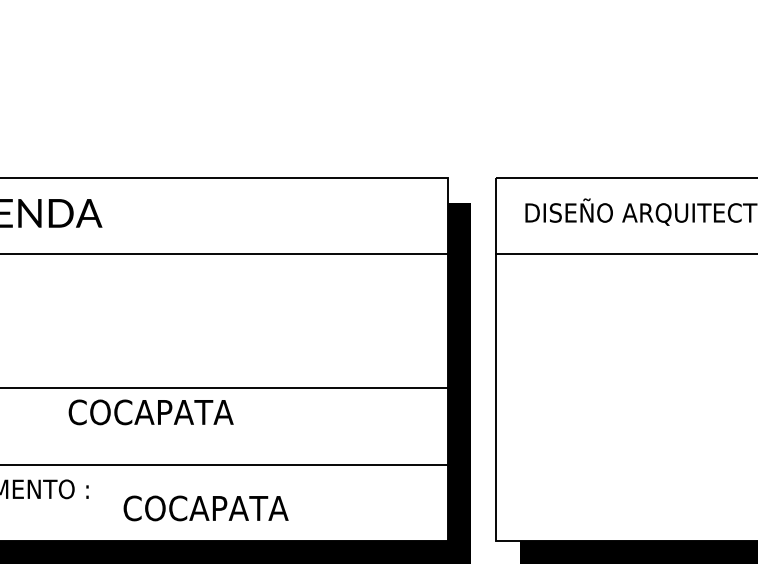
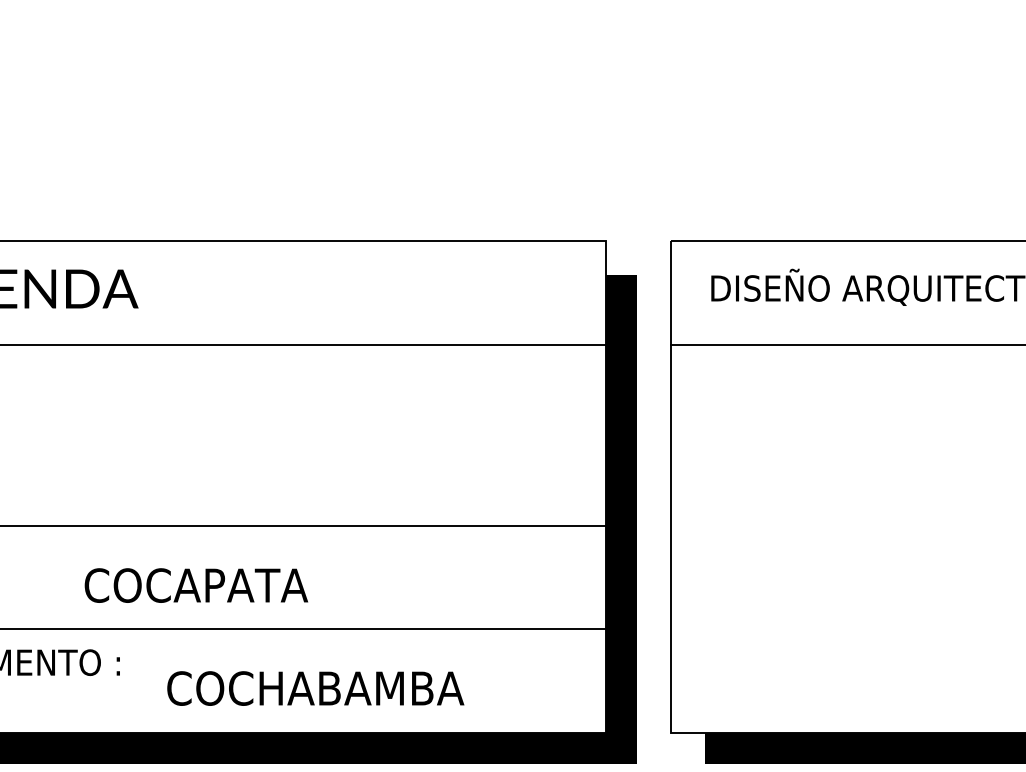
text: (150, 412) -> (195, 585), moved
text: (265, 508) -> (359, 688), COCAPATA -> COCHABAMBA

